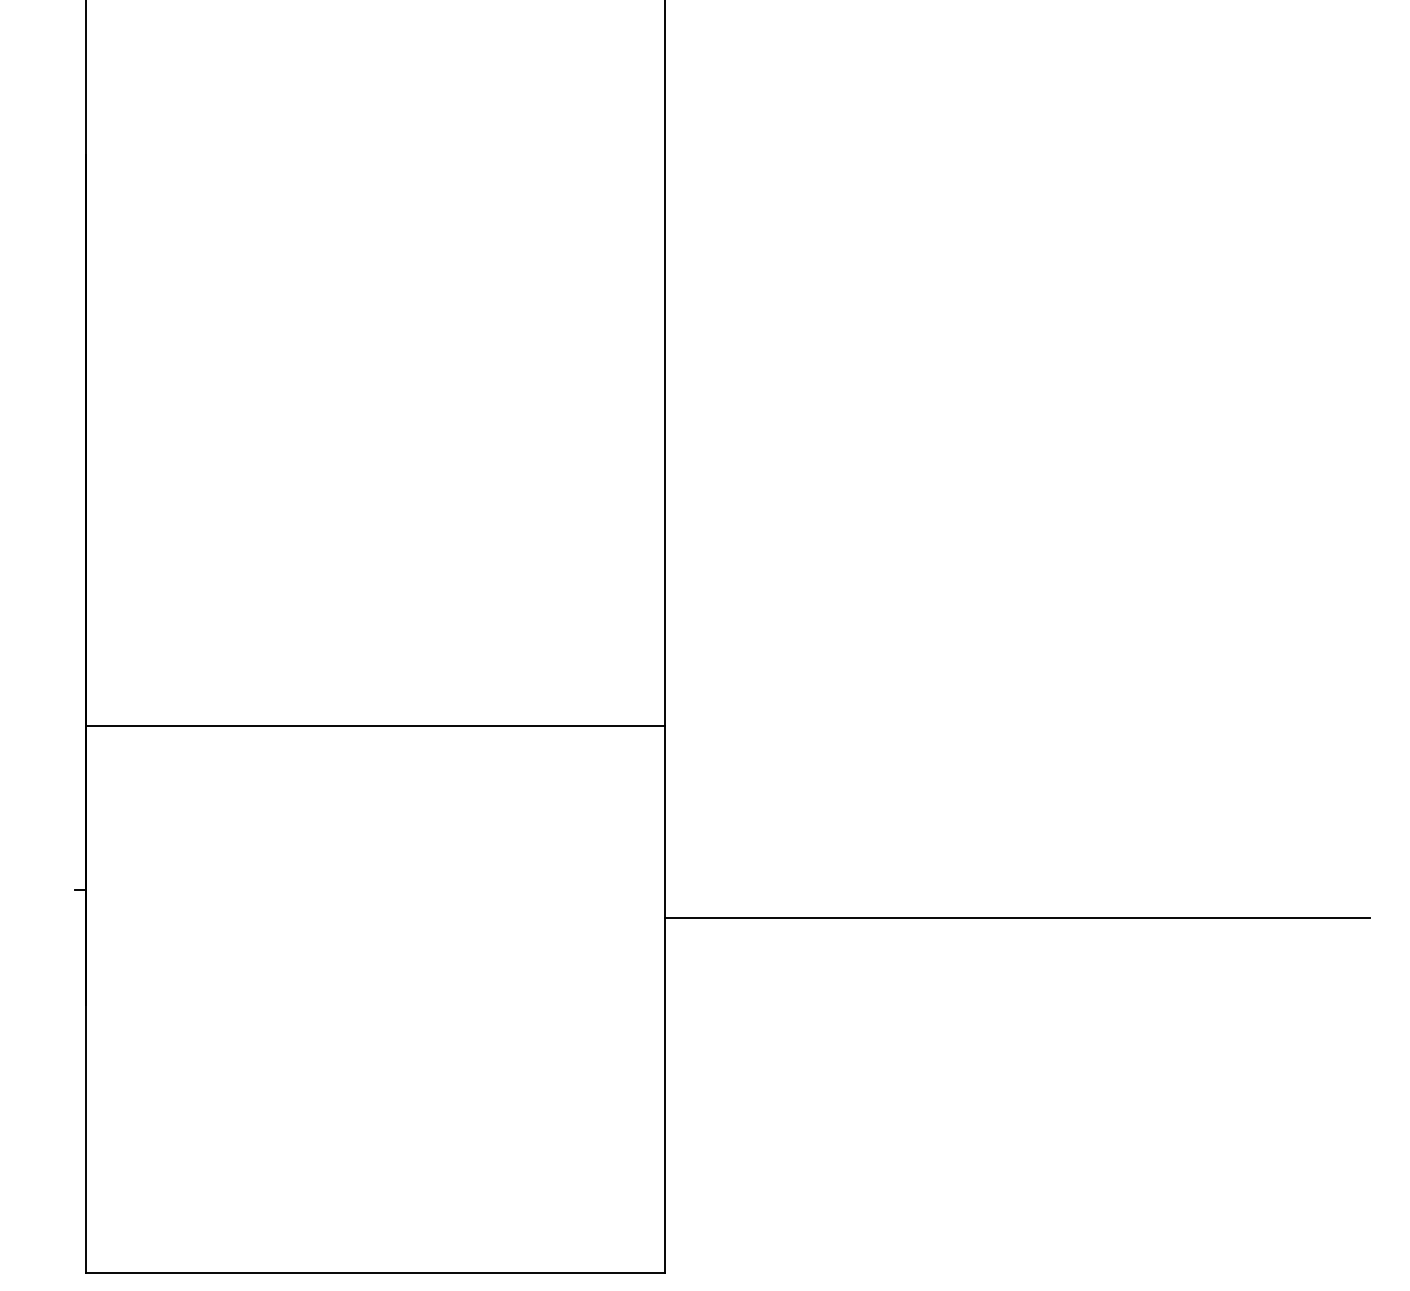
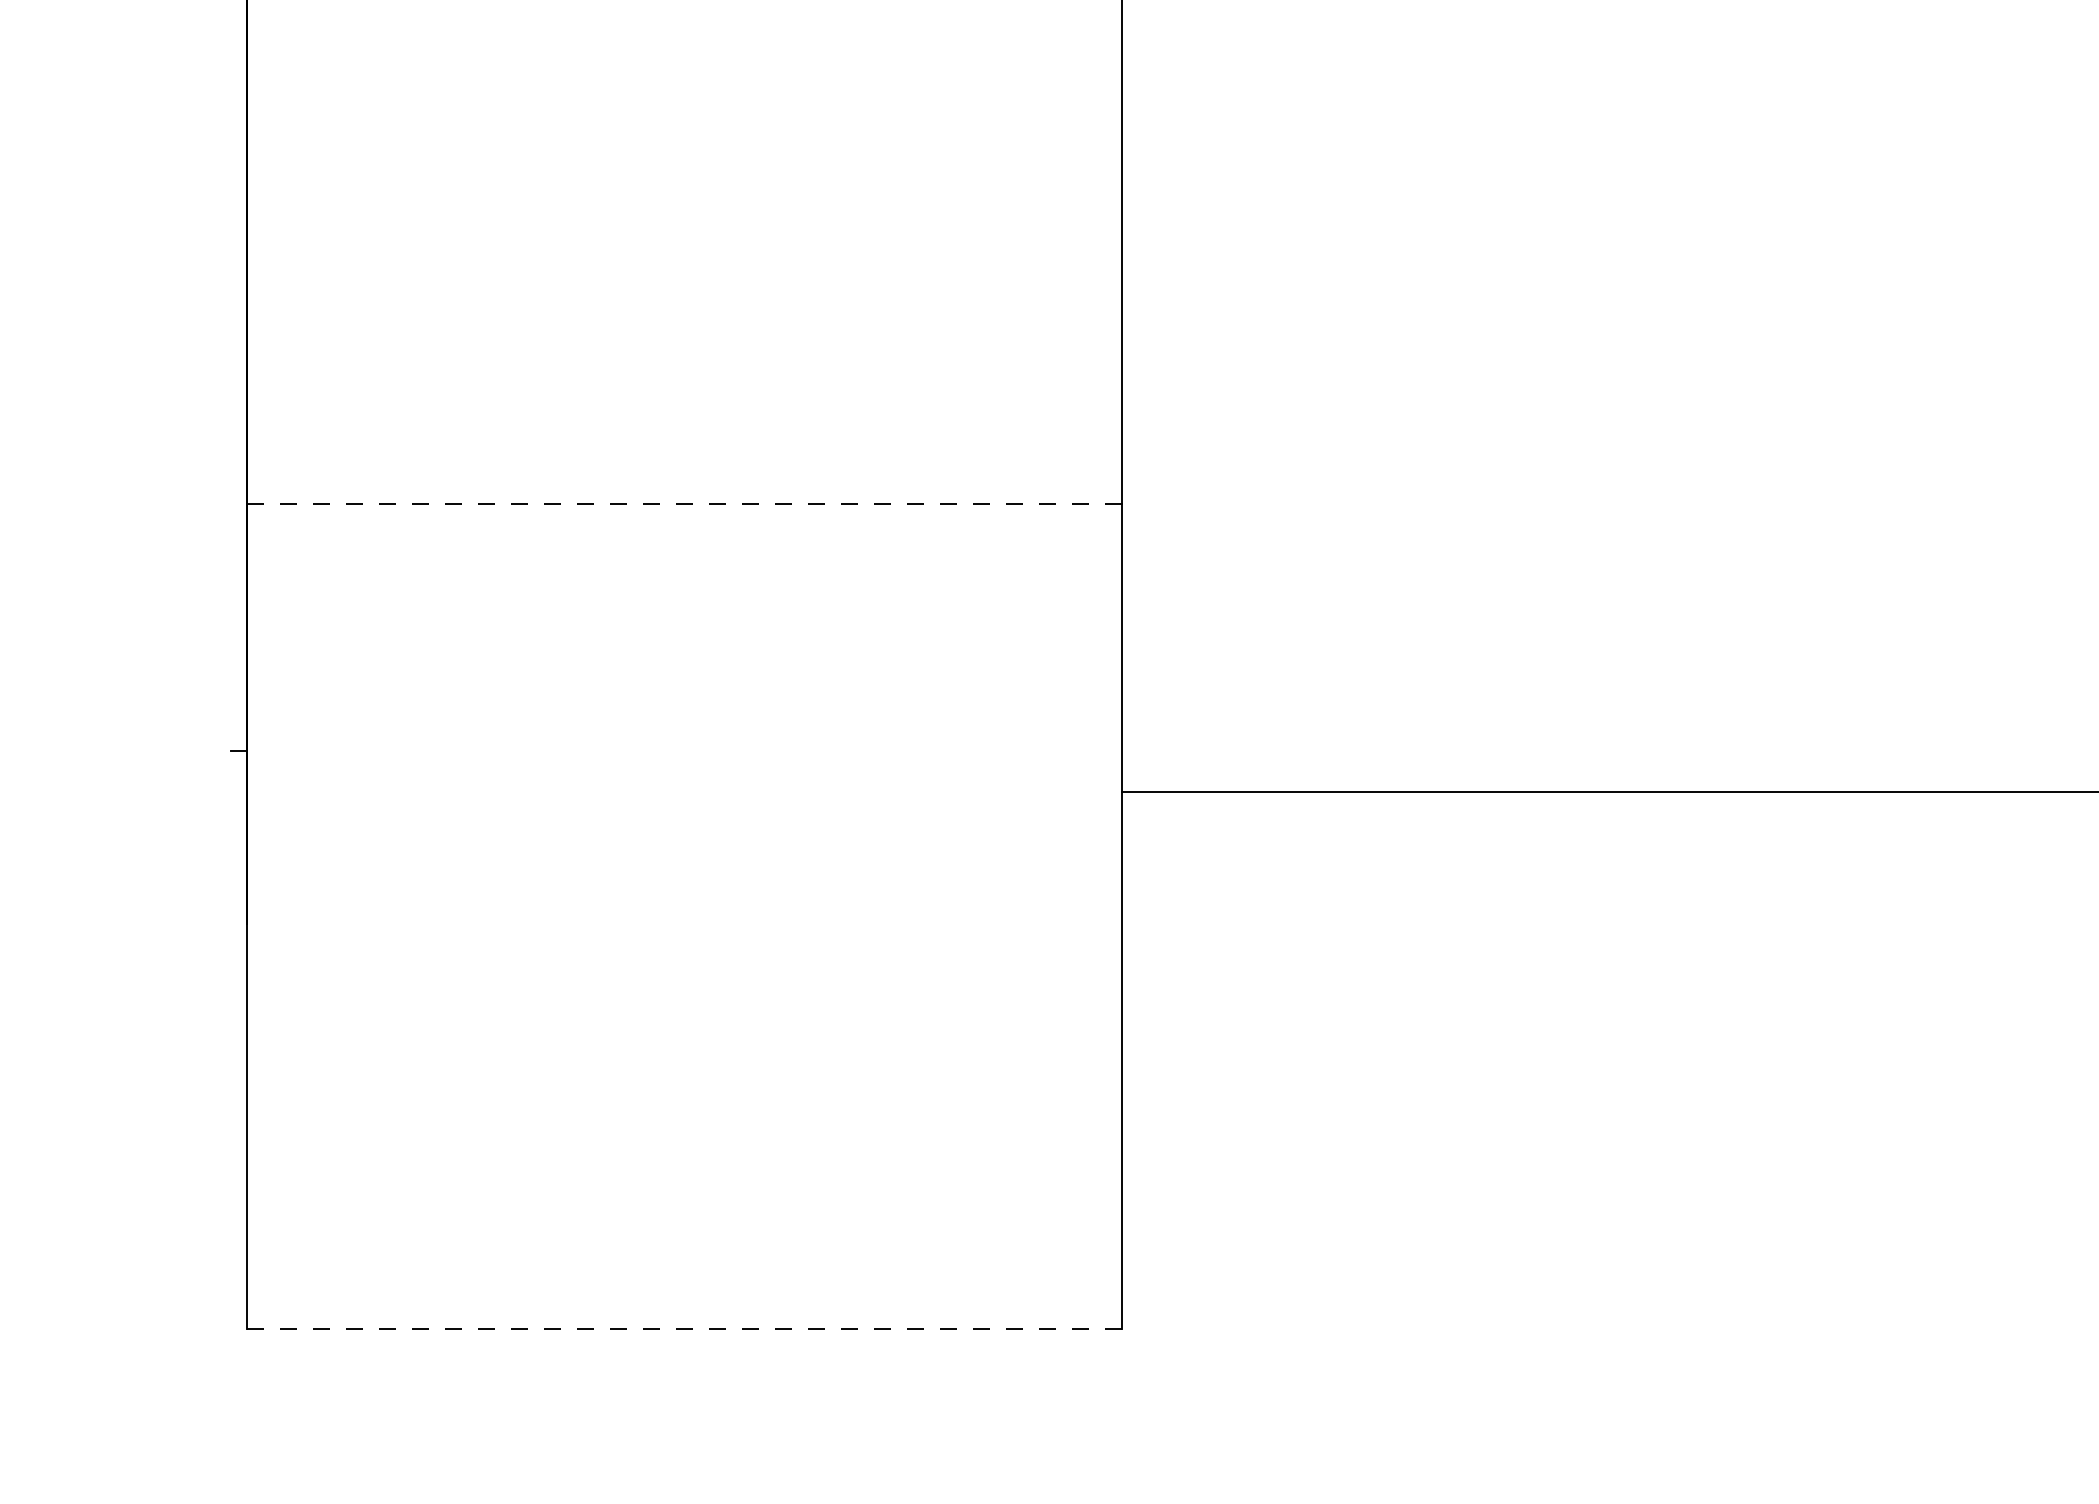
line: (375, 726) -> (684, 503), solid -> dashed
line: (375, 1272) -> (684, 1328), solid -> dashed

